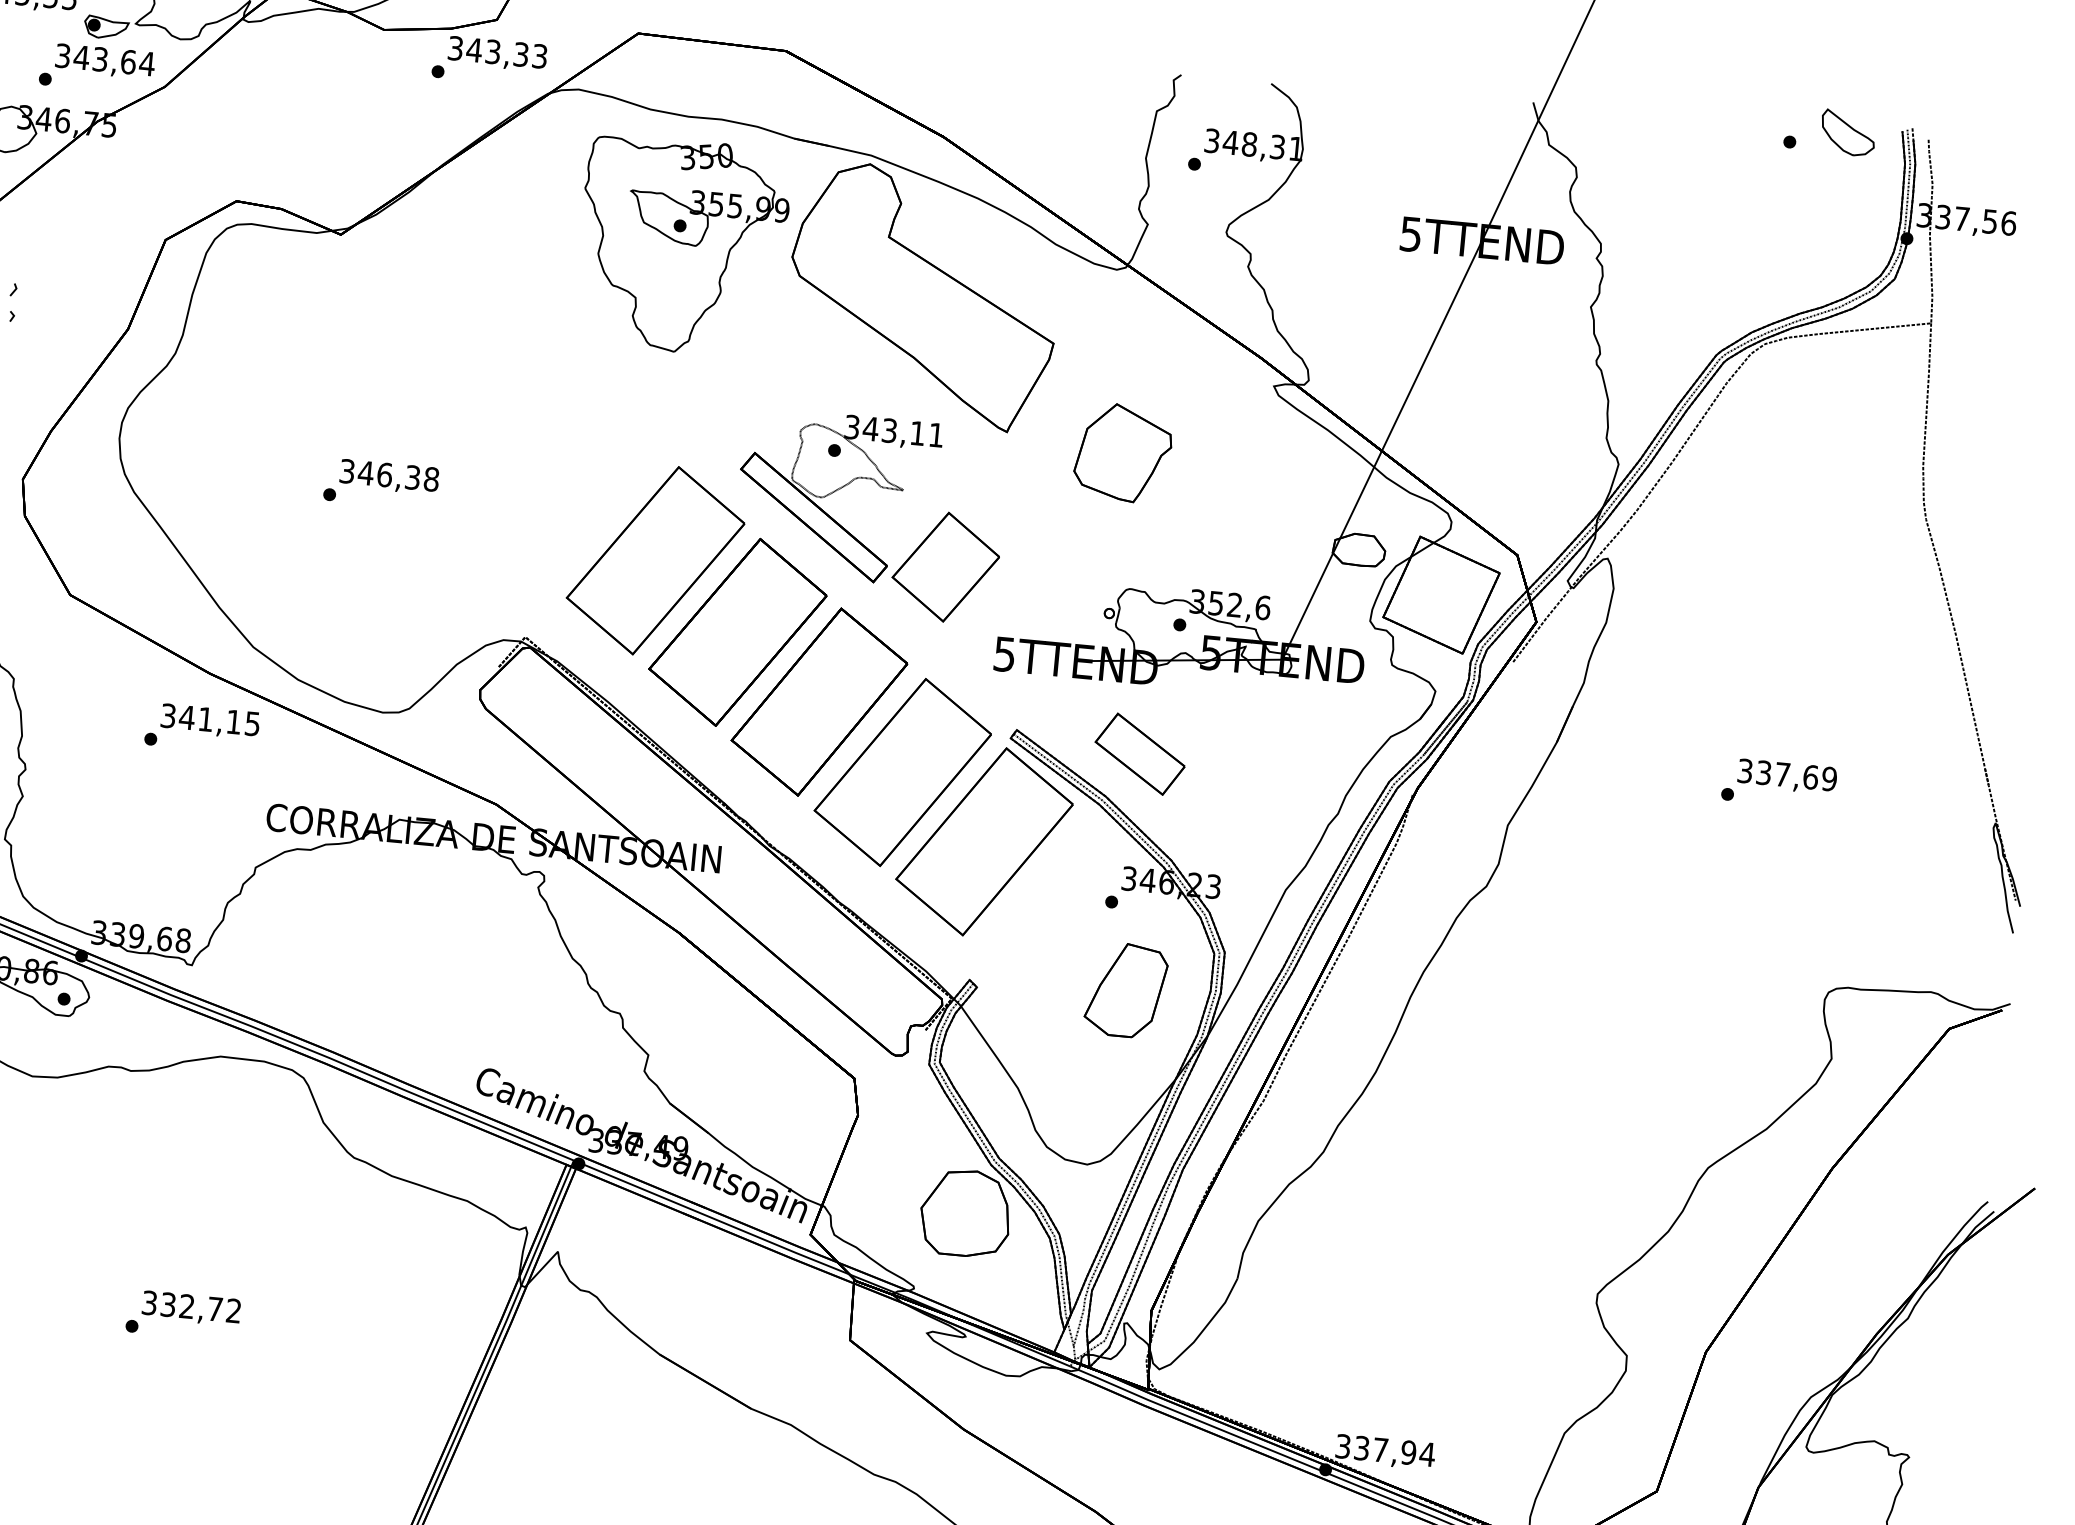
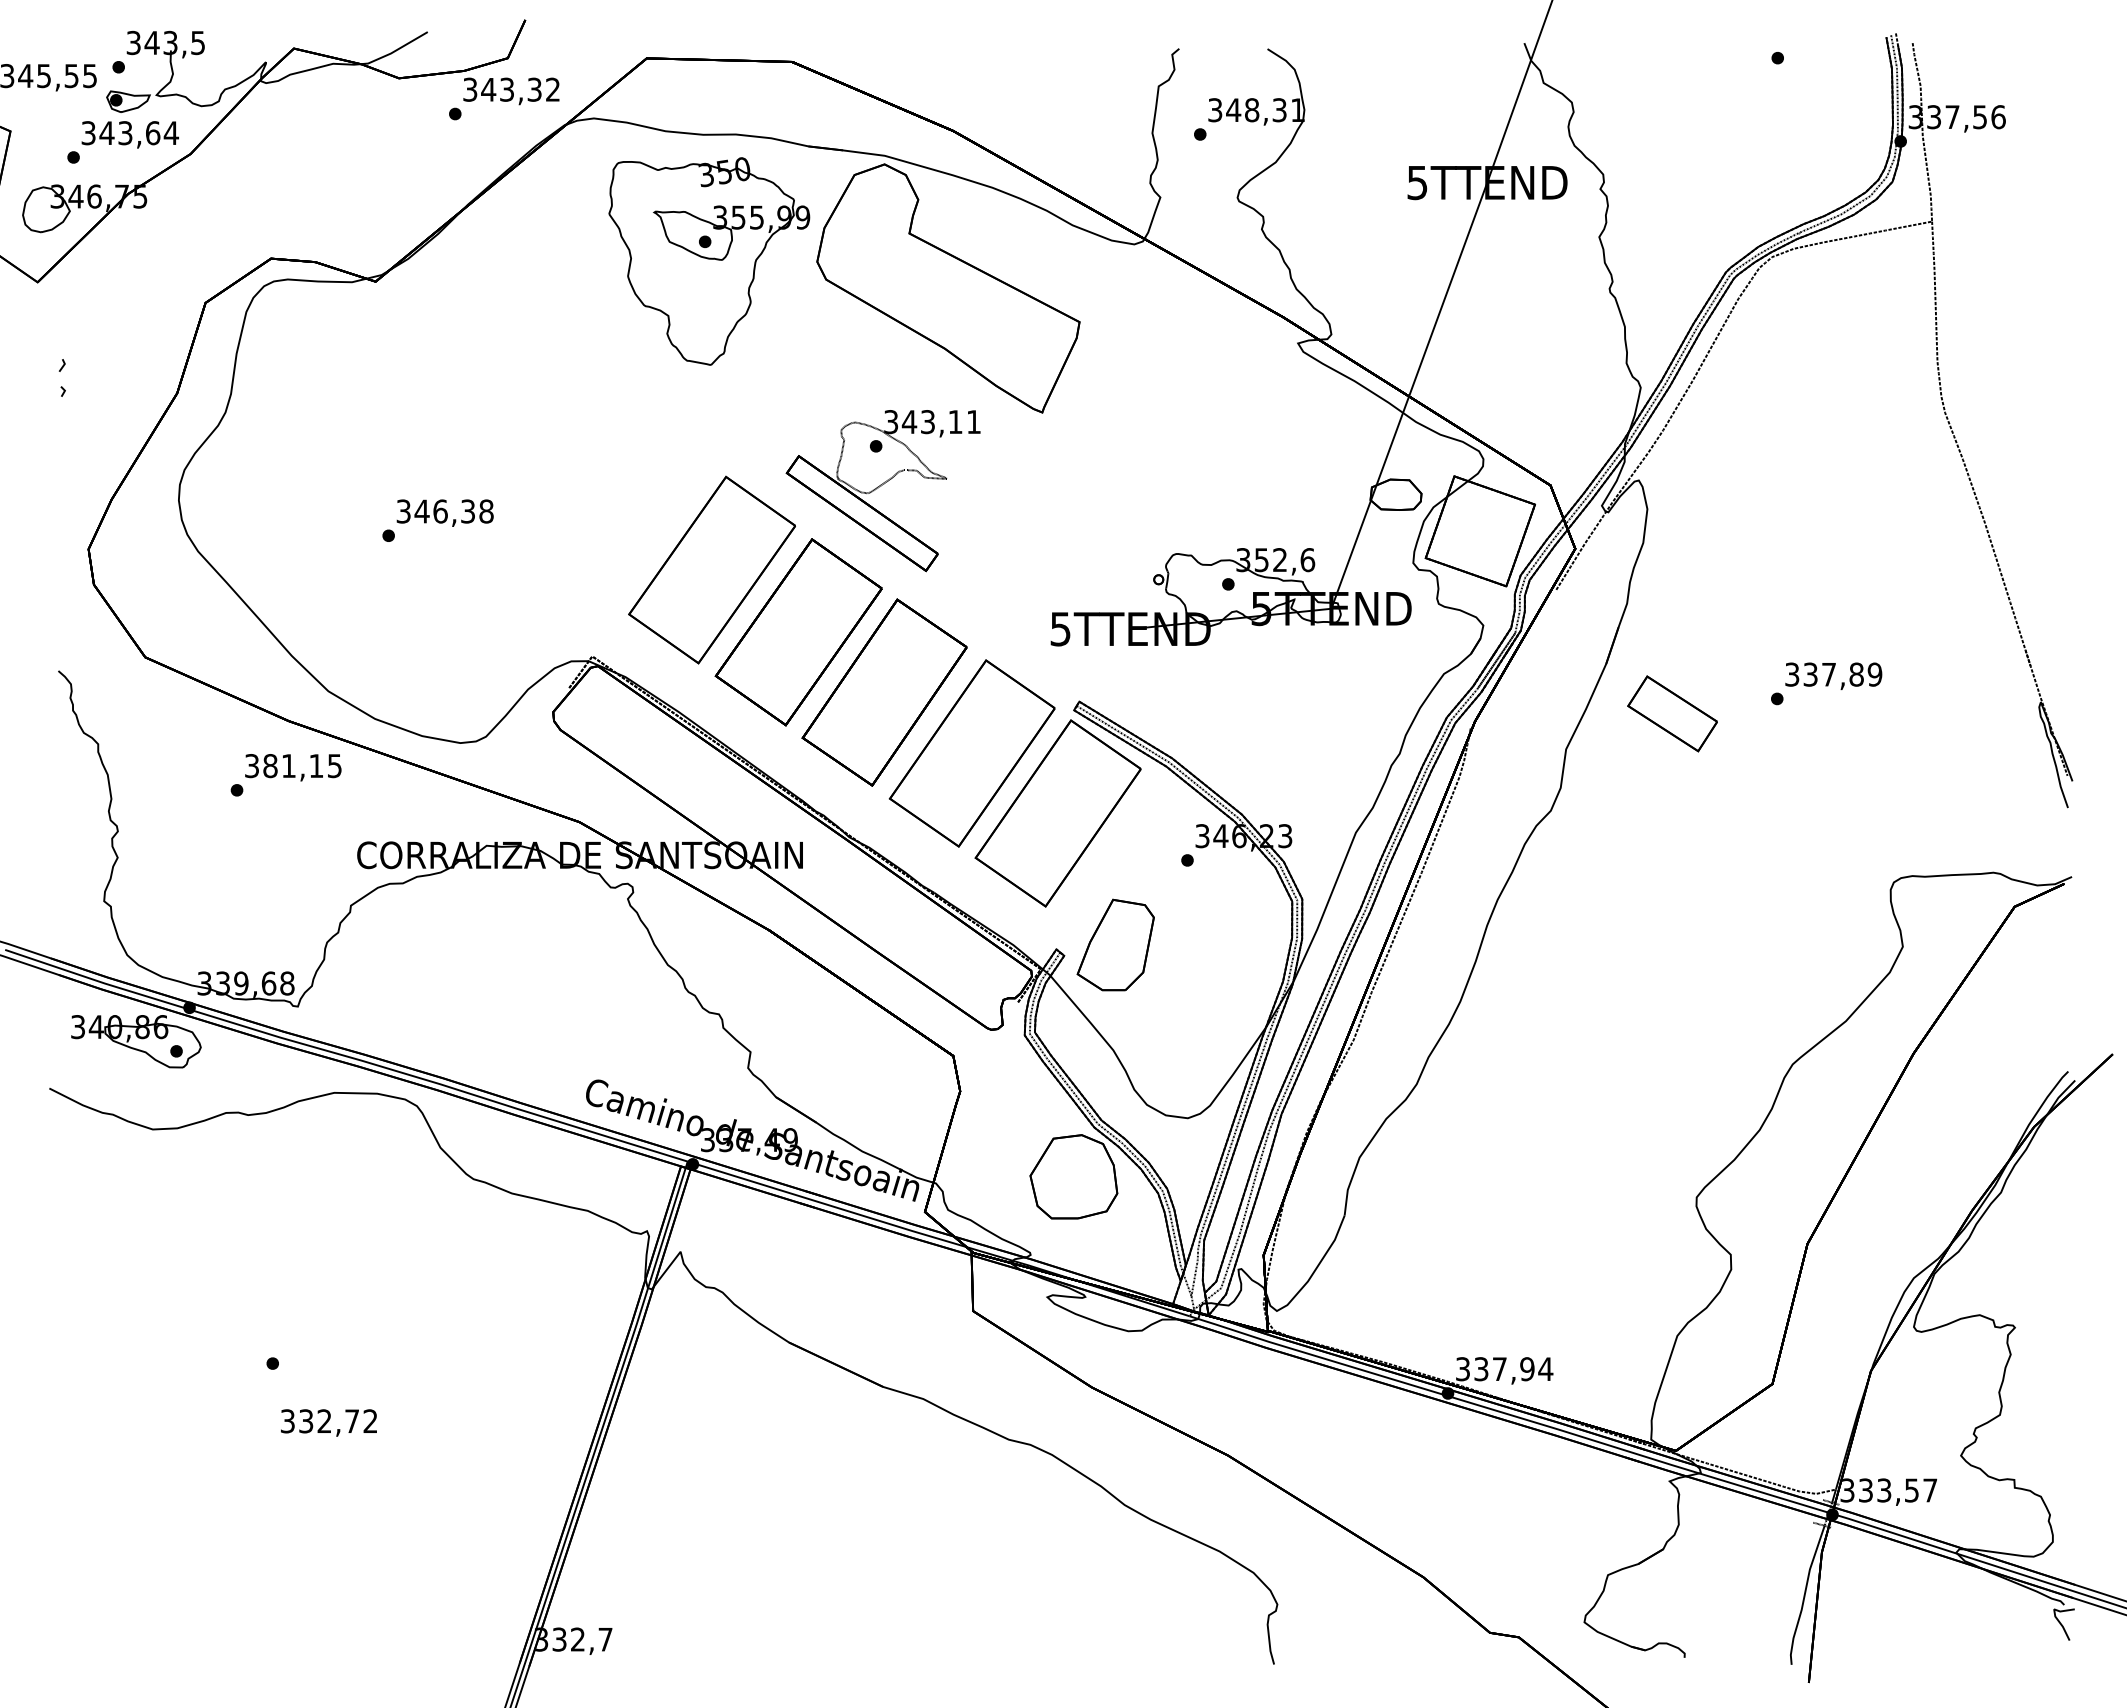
text: (539, 56) -> (552, 89), 343,33 -> 343,32
part: (1847, 132) -> (1833, 43), removed
part: (1123, 453) -> (1157, 422), removed
part: (946, 567) -> (995, 549), removed
text: (187, 718) -> (270, 766), 341,15 -> 381,15
part: (1140, 753) -> (1672, 713), moved
text: (1810, 777) -> (1856, 674), 337,69 -> 337,89
part: (1125, 989) -> (1115, 944), moved
text: (190, 1308) -> (328, 1422), moved

